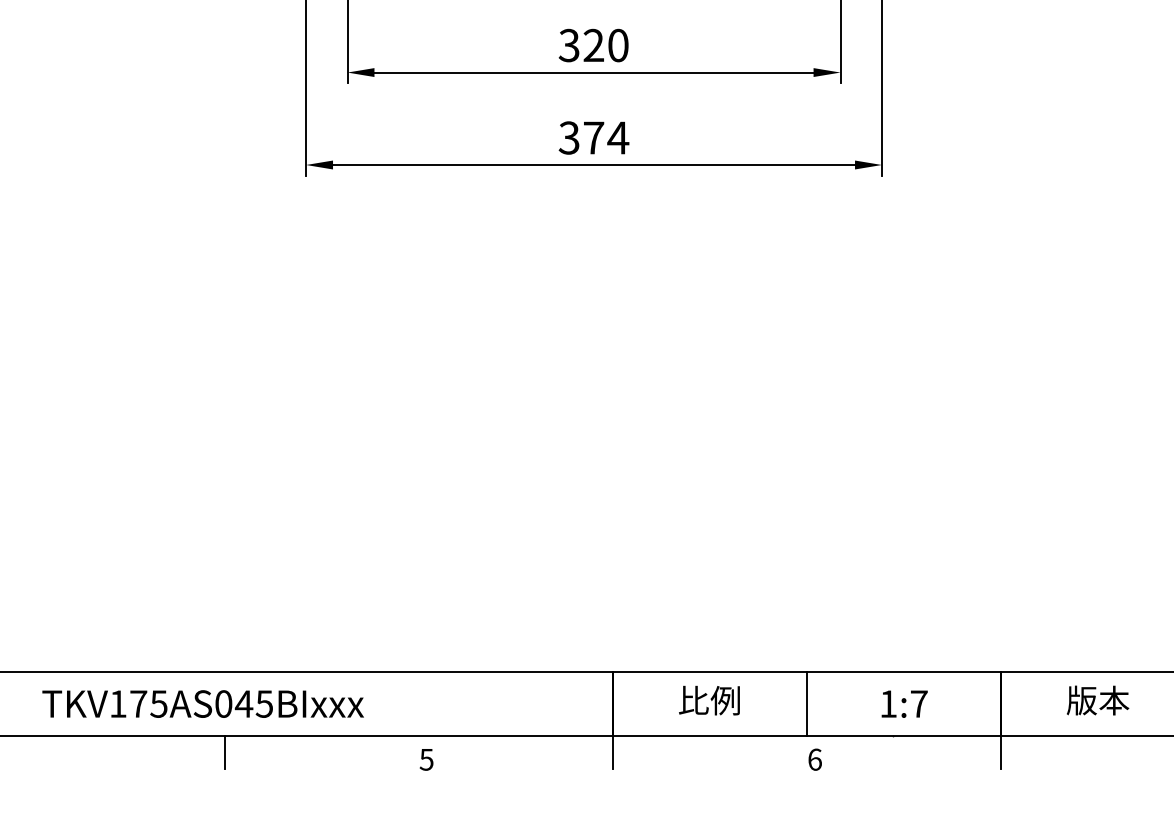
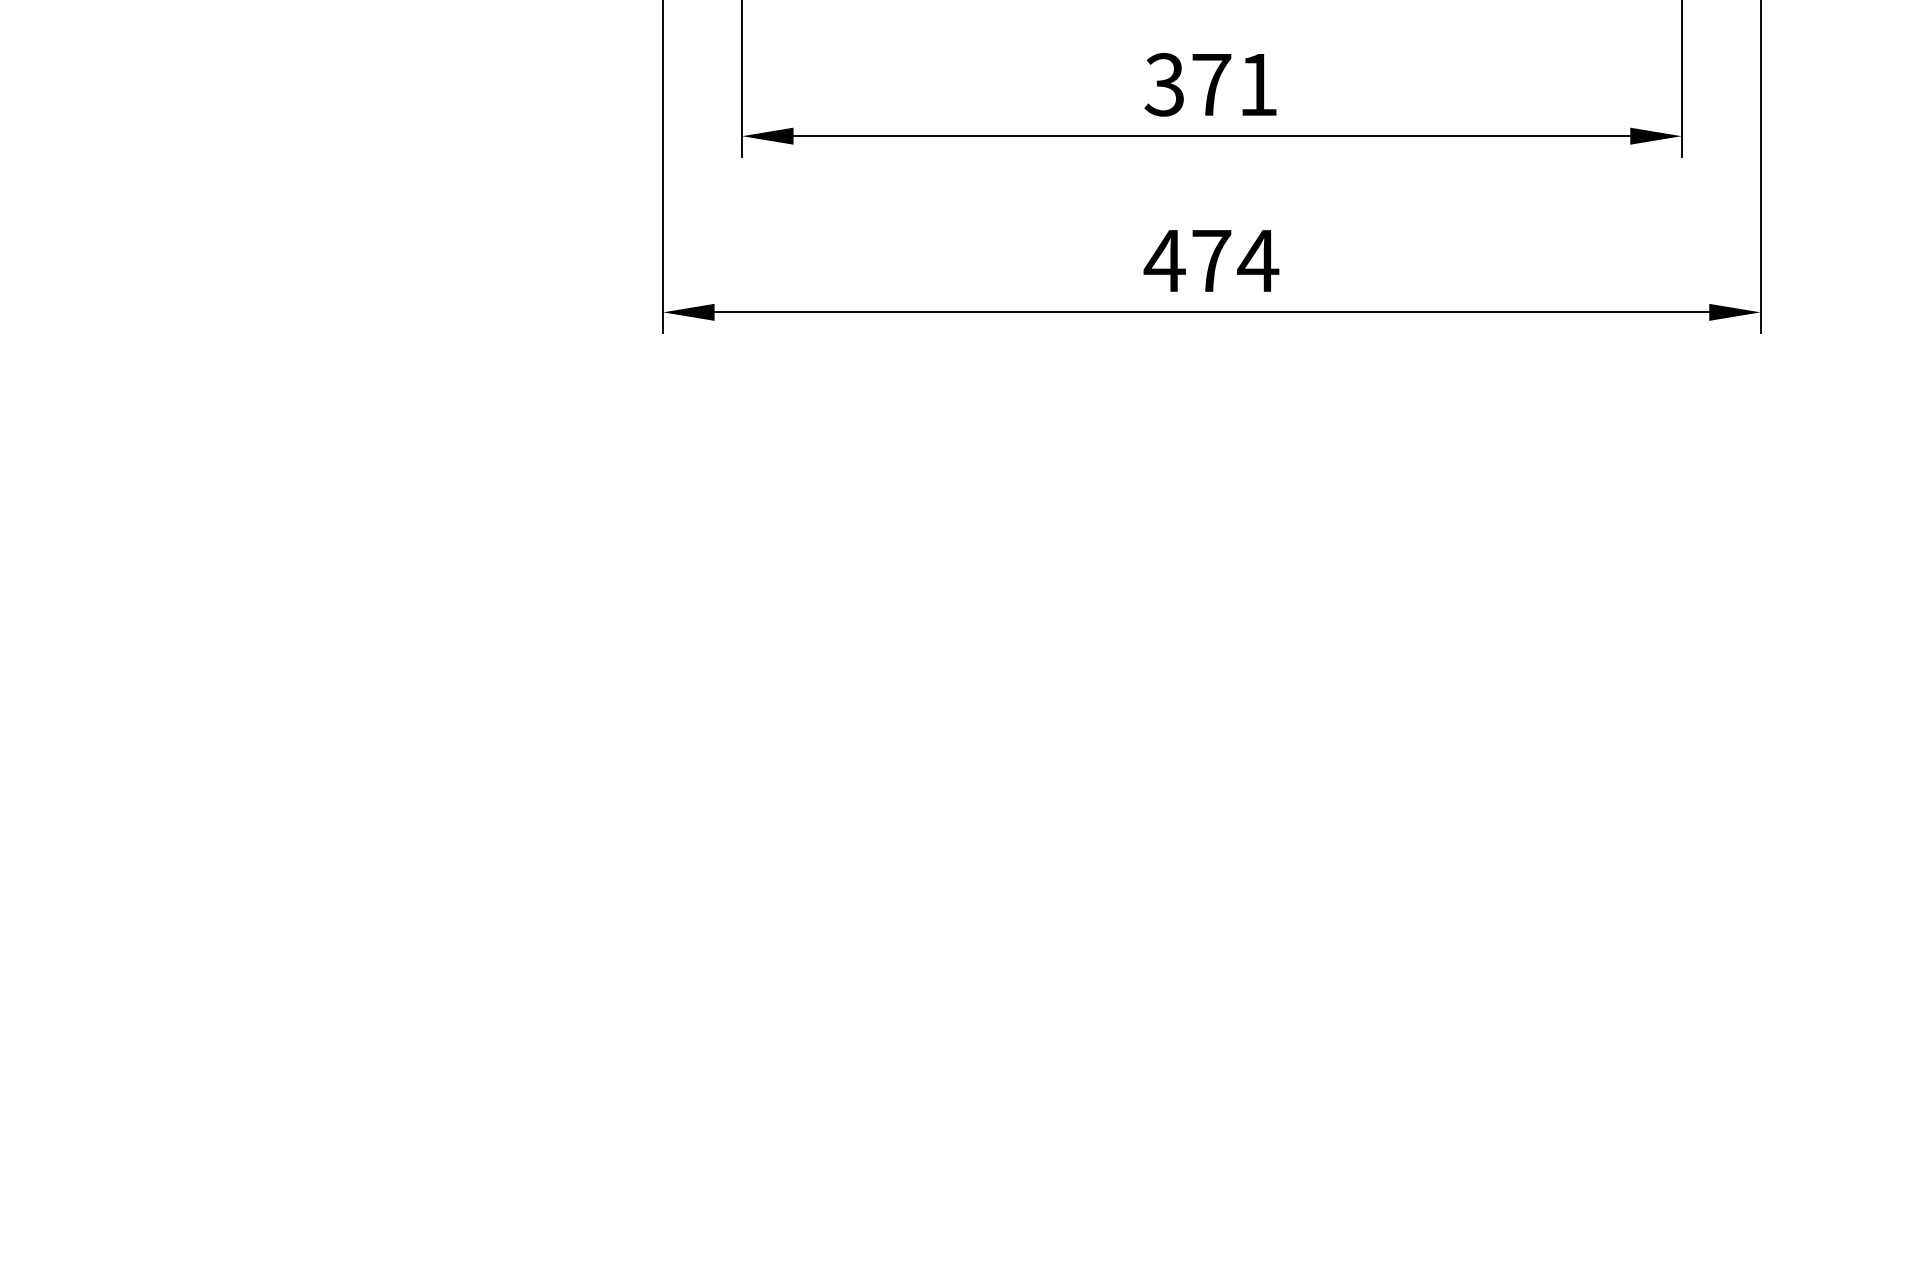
text: (605, 45) -> (1233, 84), 320 -> 371
text: (569, 137) -> (1165, 259), 374 -> 474

